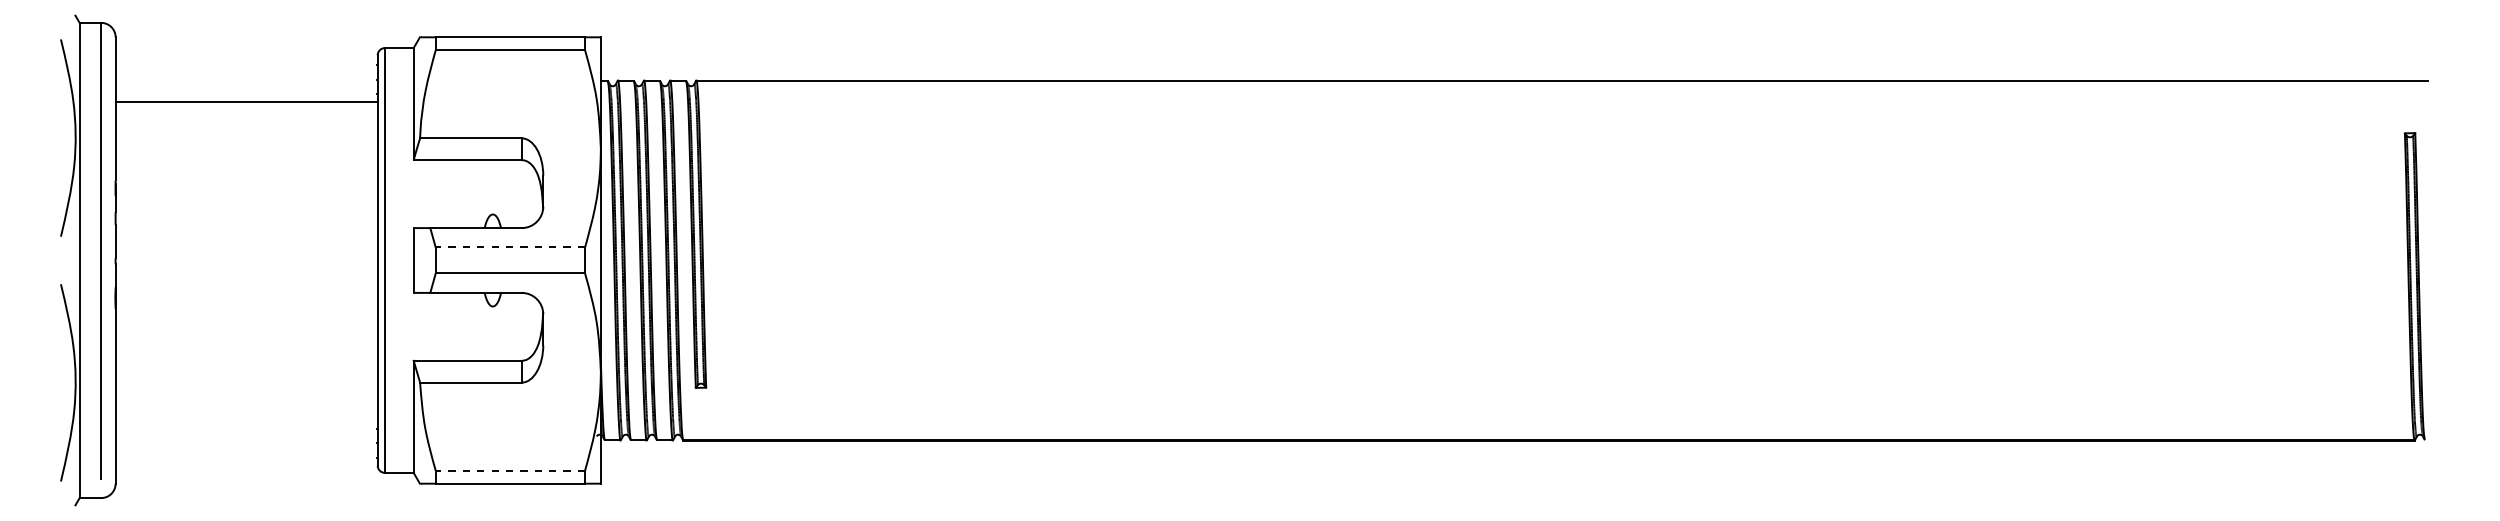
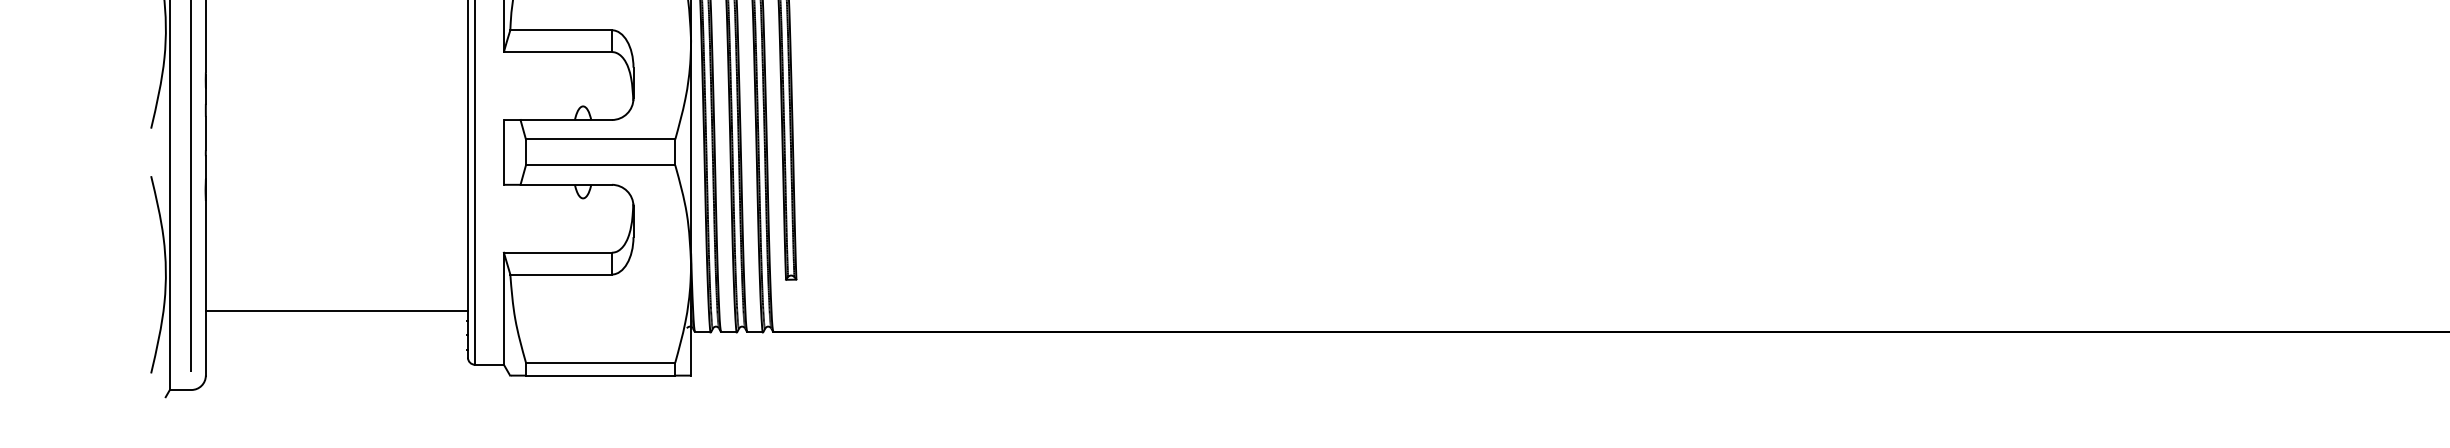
line: (510, 247) -> (600, 139), dashed -> solid
line: (246, 418) -> (336, 310), added
line: (510, 470) -> (600, 362), dashed -> solid

